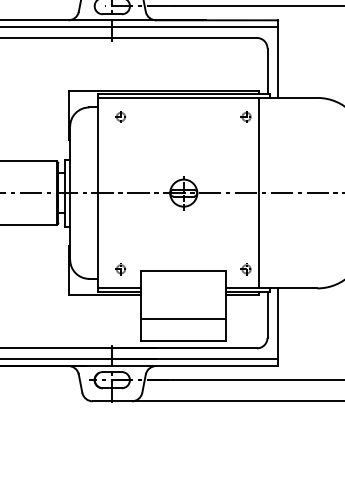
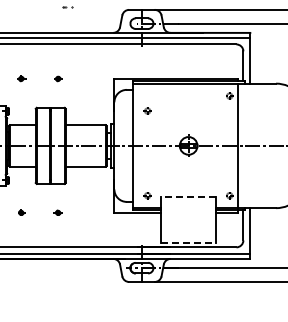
part: (120, 116) -> (147, 110), moved
line: (183, 272) -> (188, 197), solid -> dashed
line: (183, 319) -> (188, 228), removed
line: (183, 340) -> (188, 242), solid -> dashed

